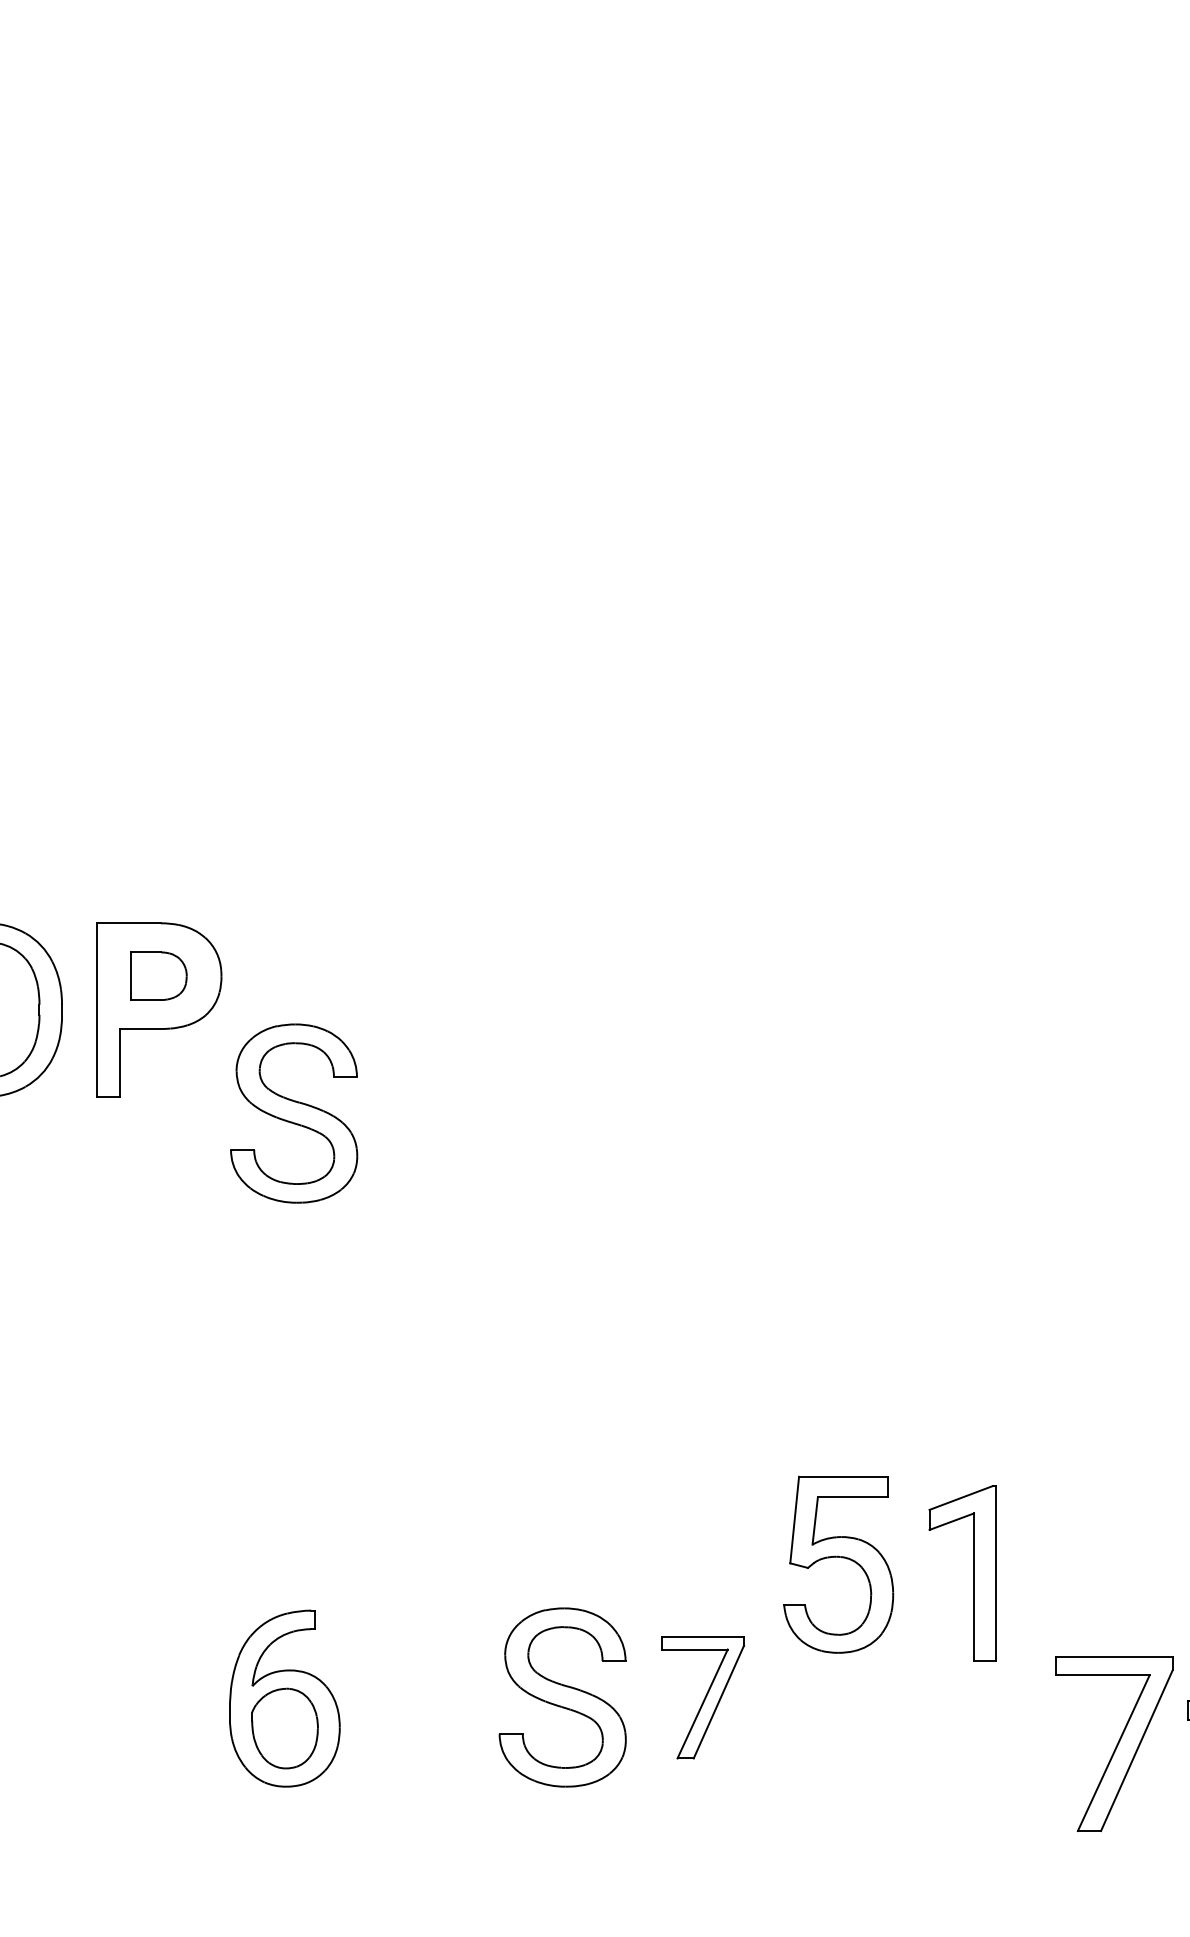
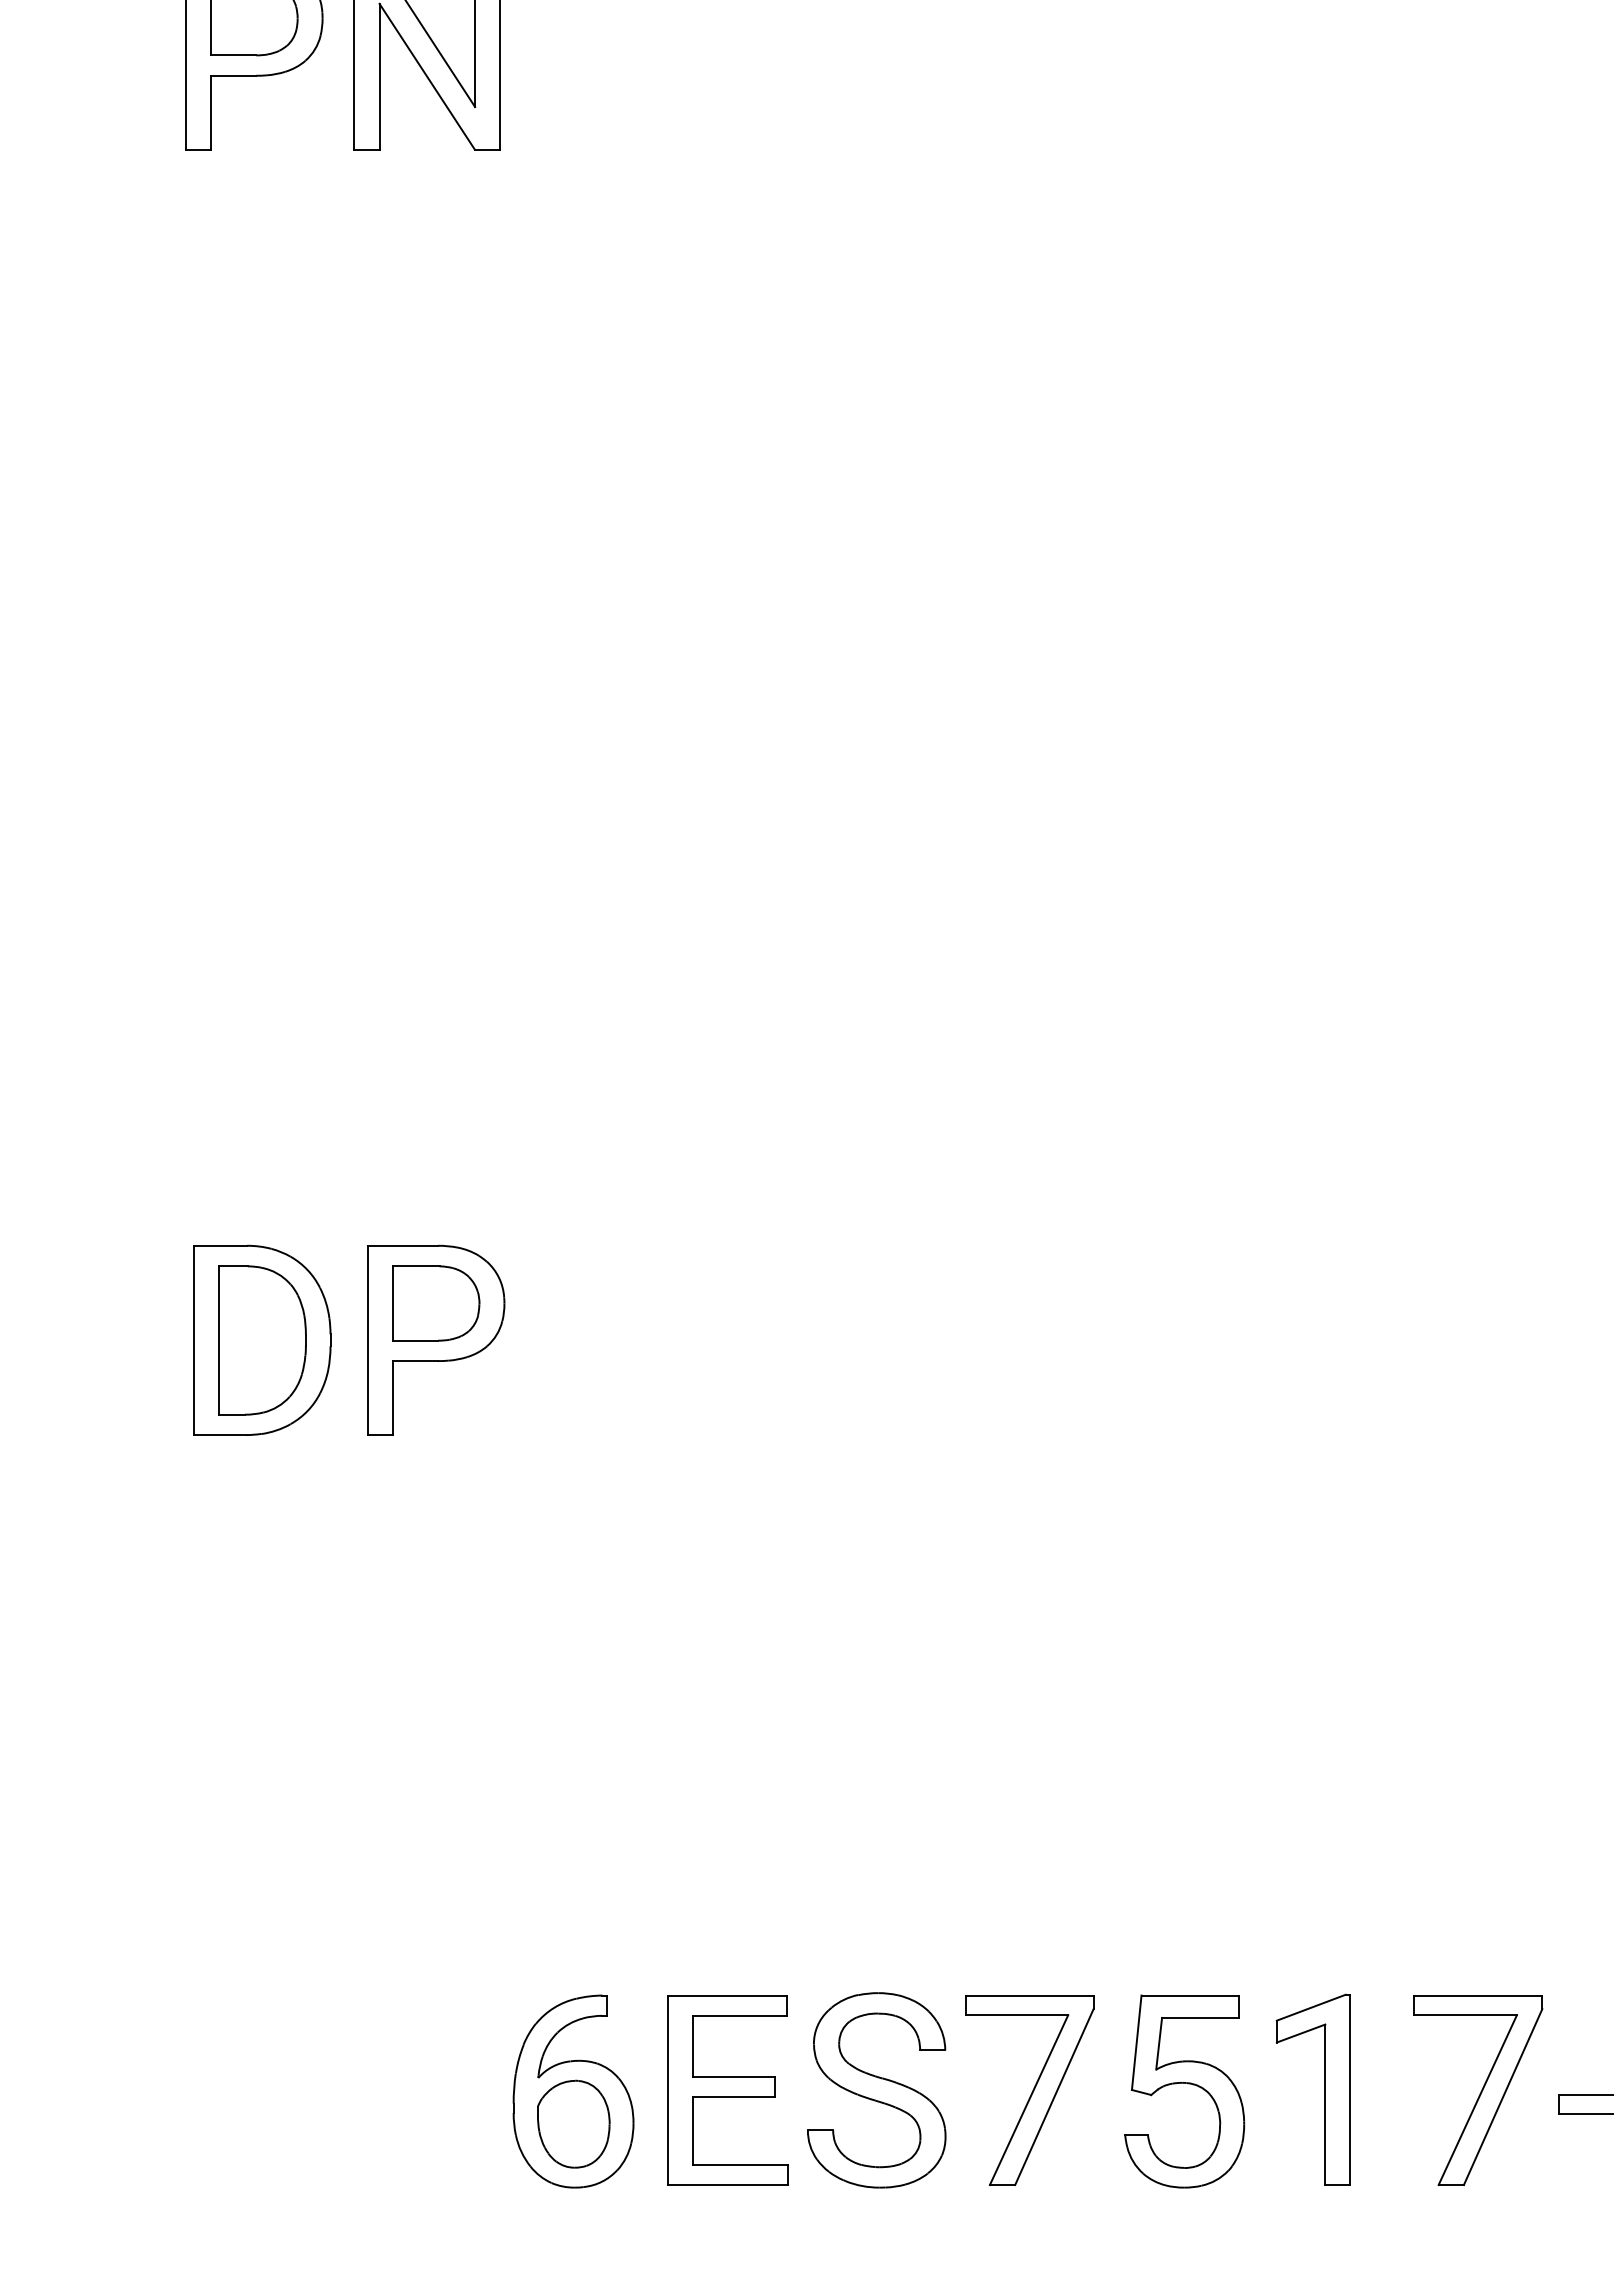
part: (159, 976) -> (436, 1303), size x1.43
part: (293, 1113) -> (583, 1453), removed
part: (841, 1558) -> (1187, 2084), moved
part: (973, 1572) -> (1324, 2089), moved
part: (425, 1697) -> (727, 2090), added
part: (702, 1697) -> (1029, 2090), size x1.43
part: (1114, 1744) -> (1478, 2090), moved

